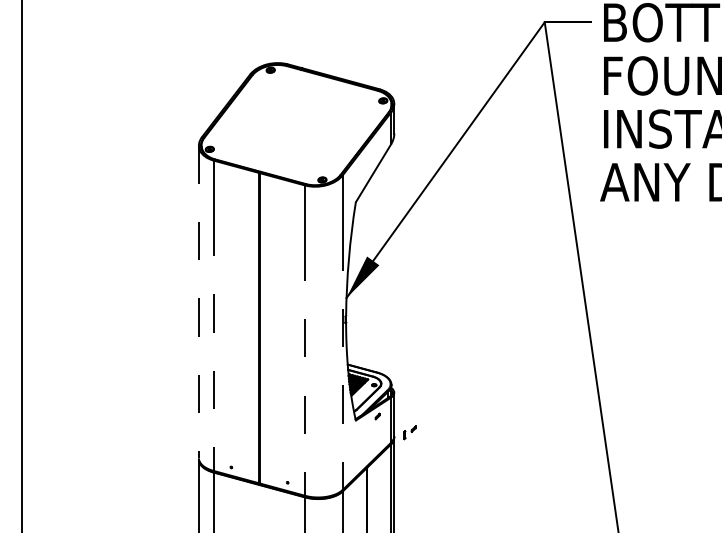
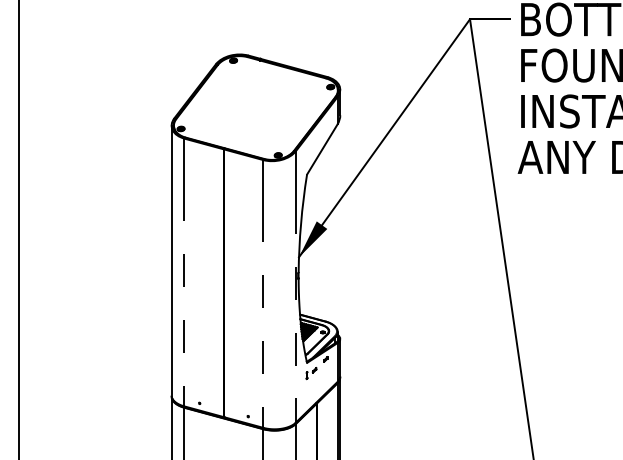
line: (198, 302) -> (171, 261), dashed -> solid
part: (409, 432) -> (311, 373), moved

